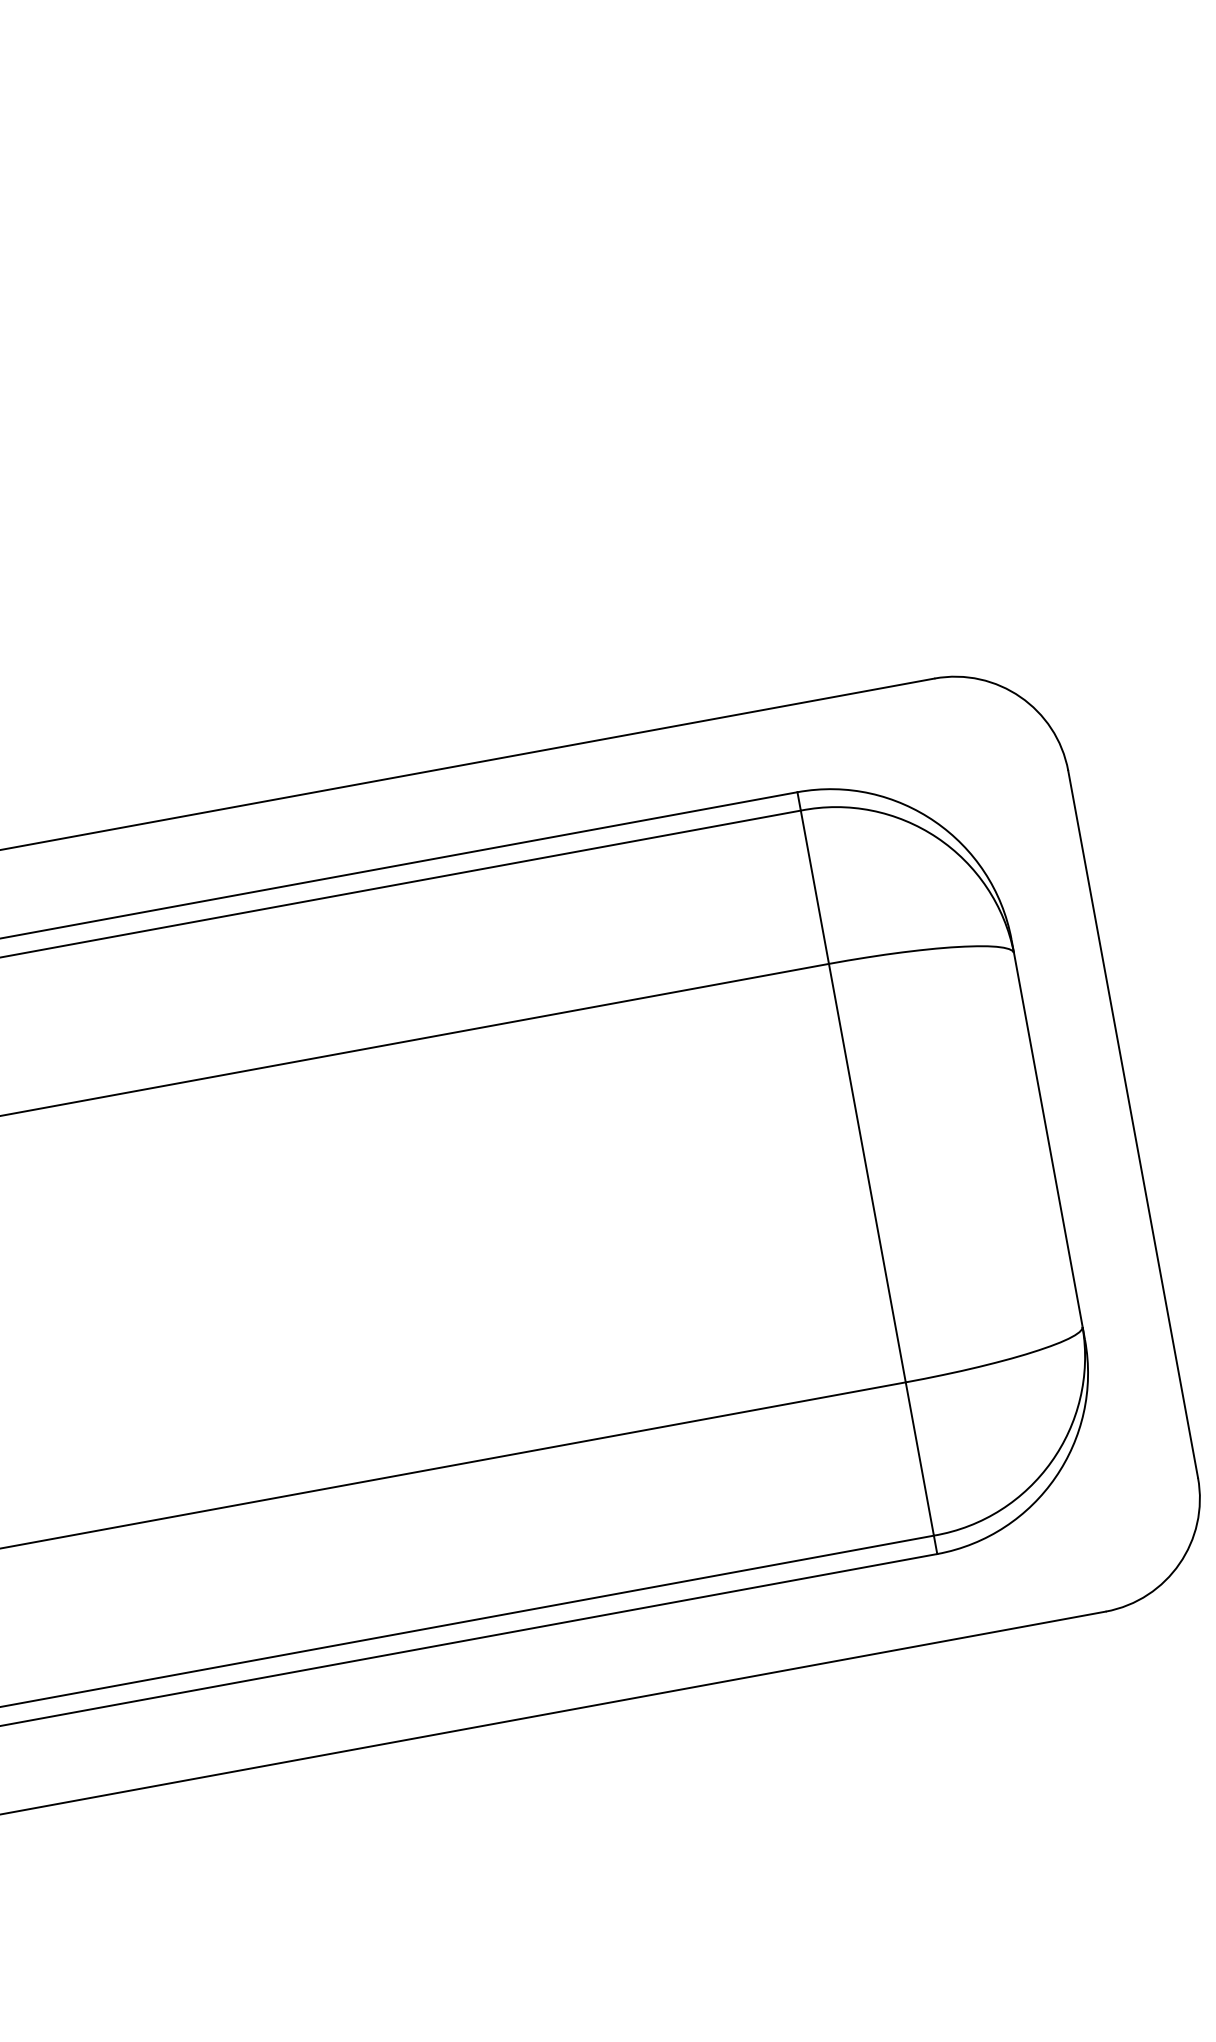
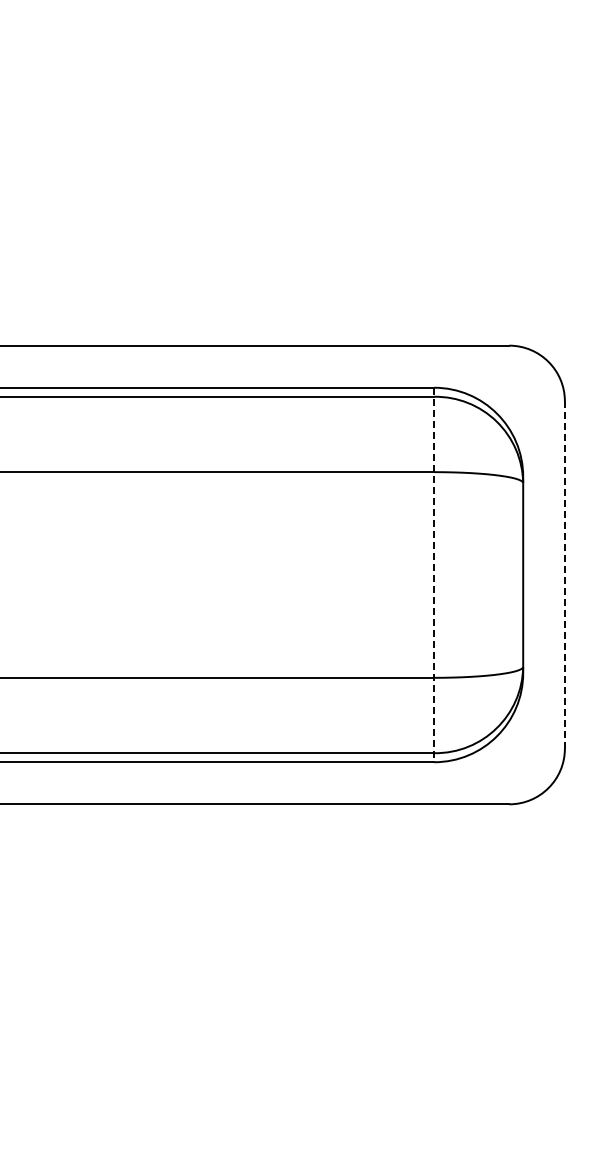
line: (1132, 1125) -> (564, 575), solid -> dashed
line: (868, 1174) -> (434, 575), solid -> dashed

